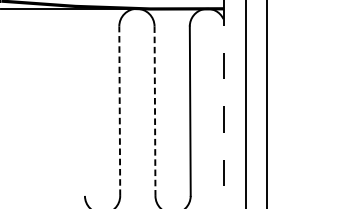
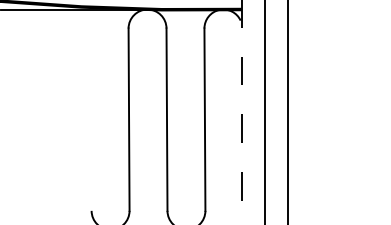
line: (120, 111) -> (129, 119), dashed -> solid
line: (155, 111) -> (167, 120), dashed -> solid

